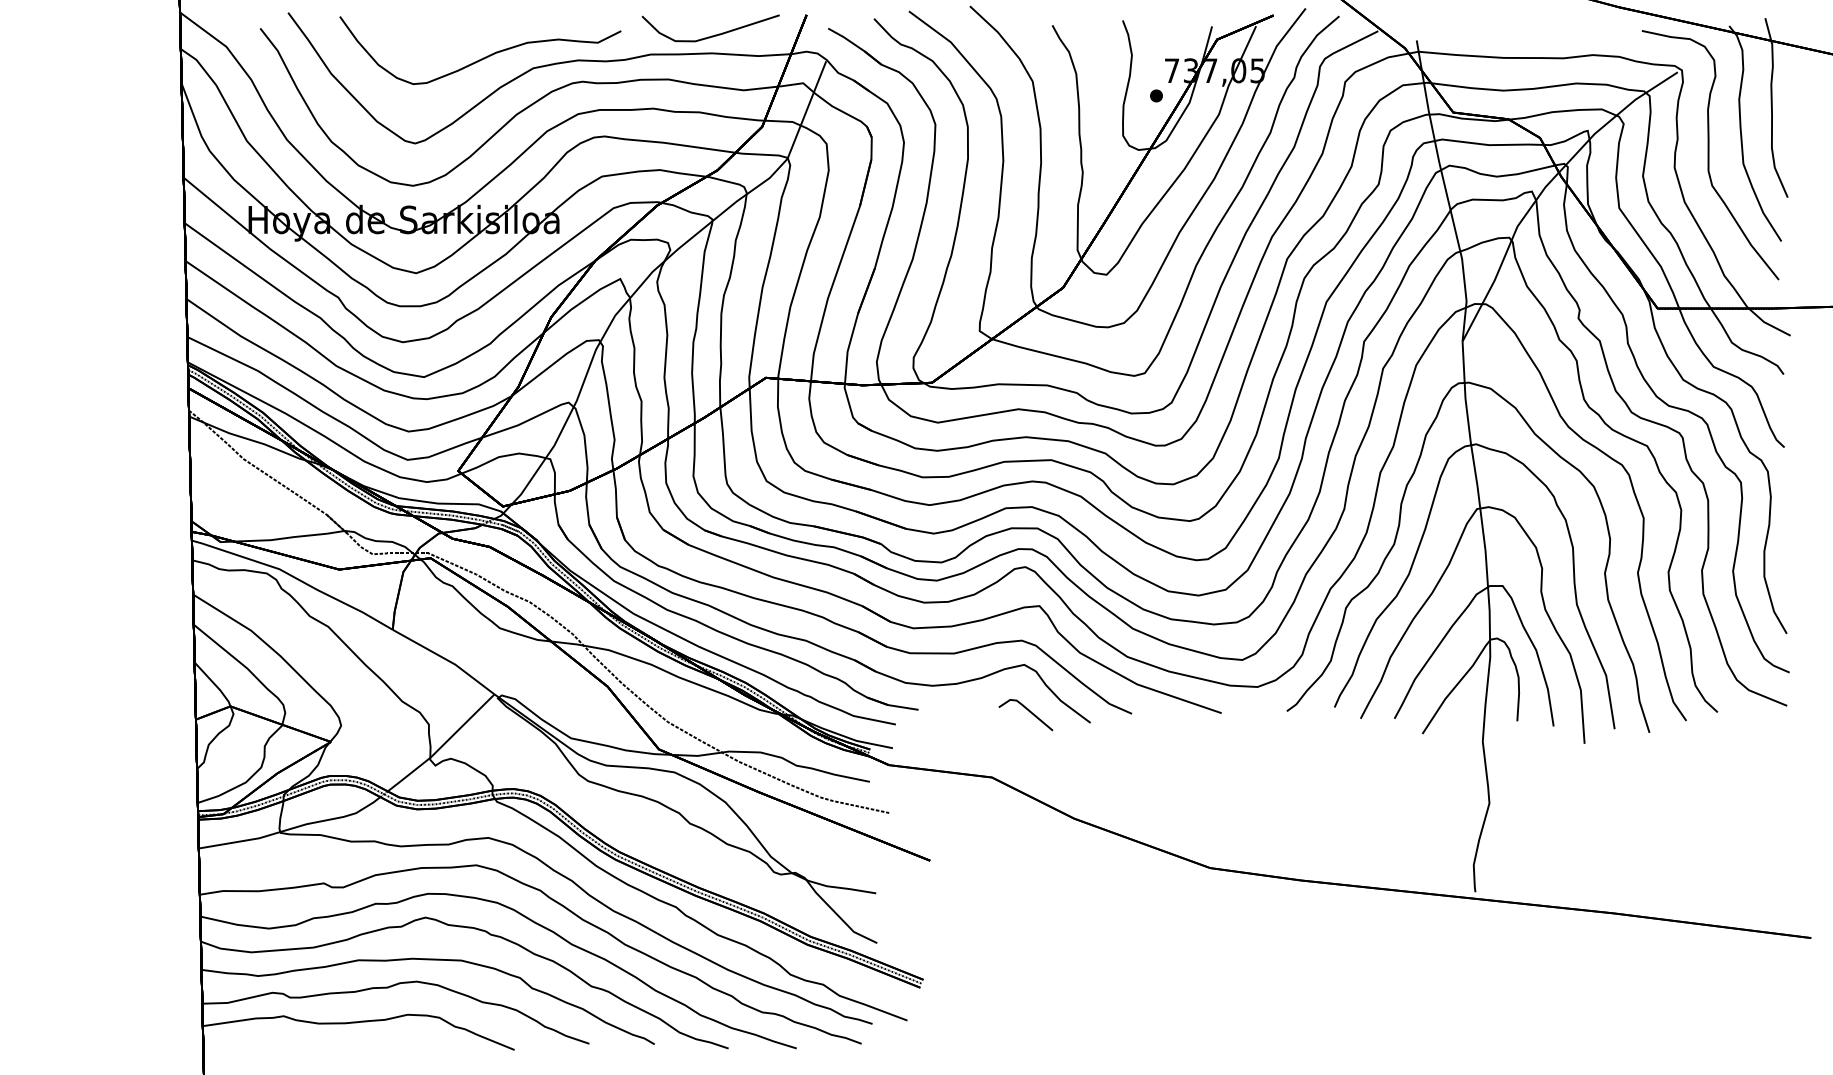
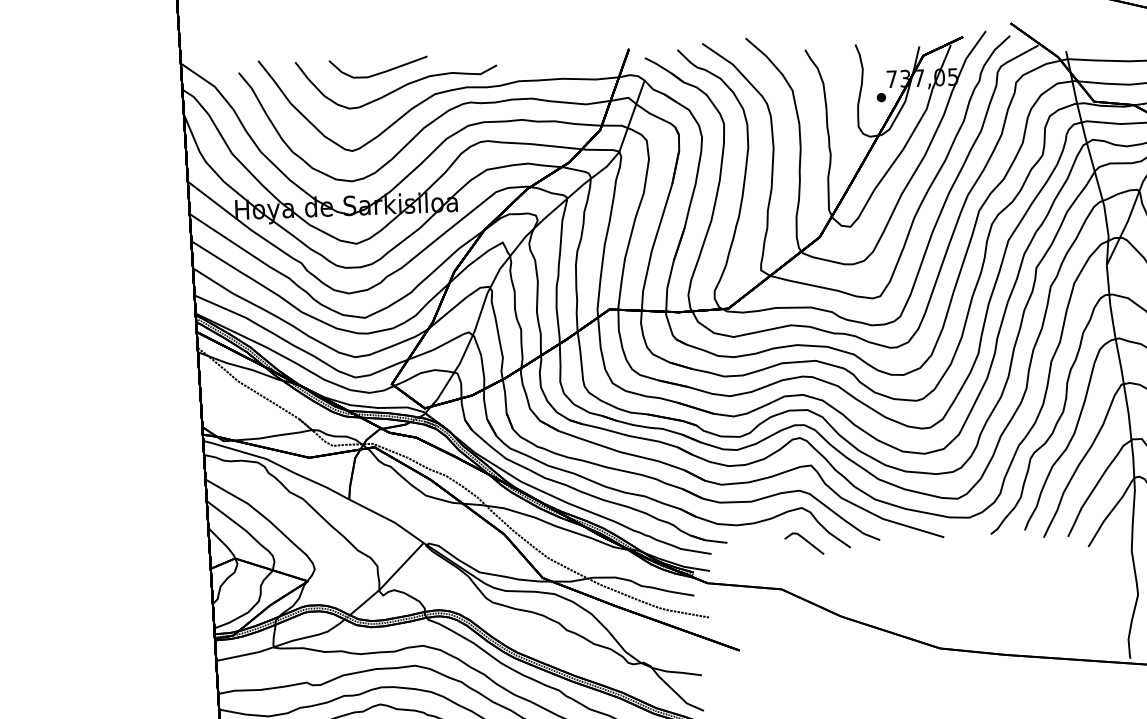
part: (711, 35) -> (379, 72), moved

